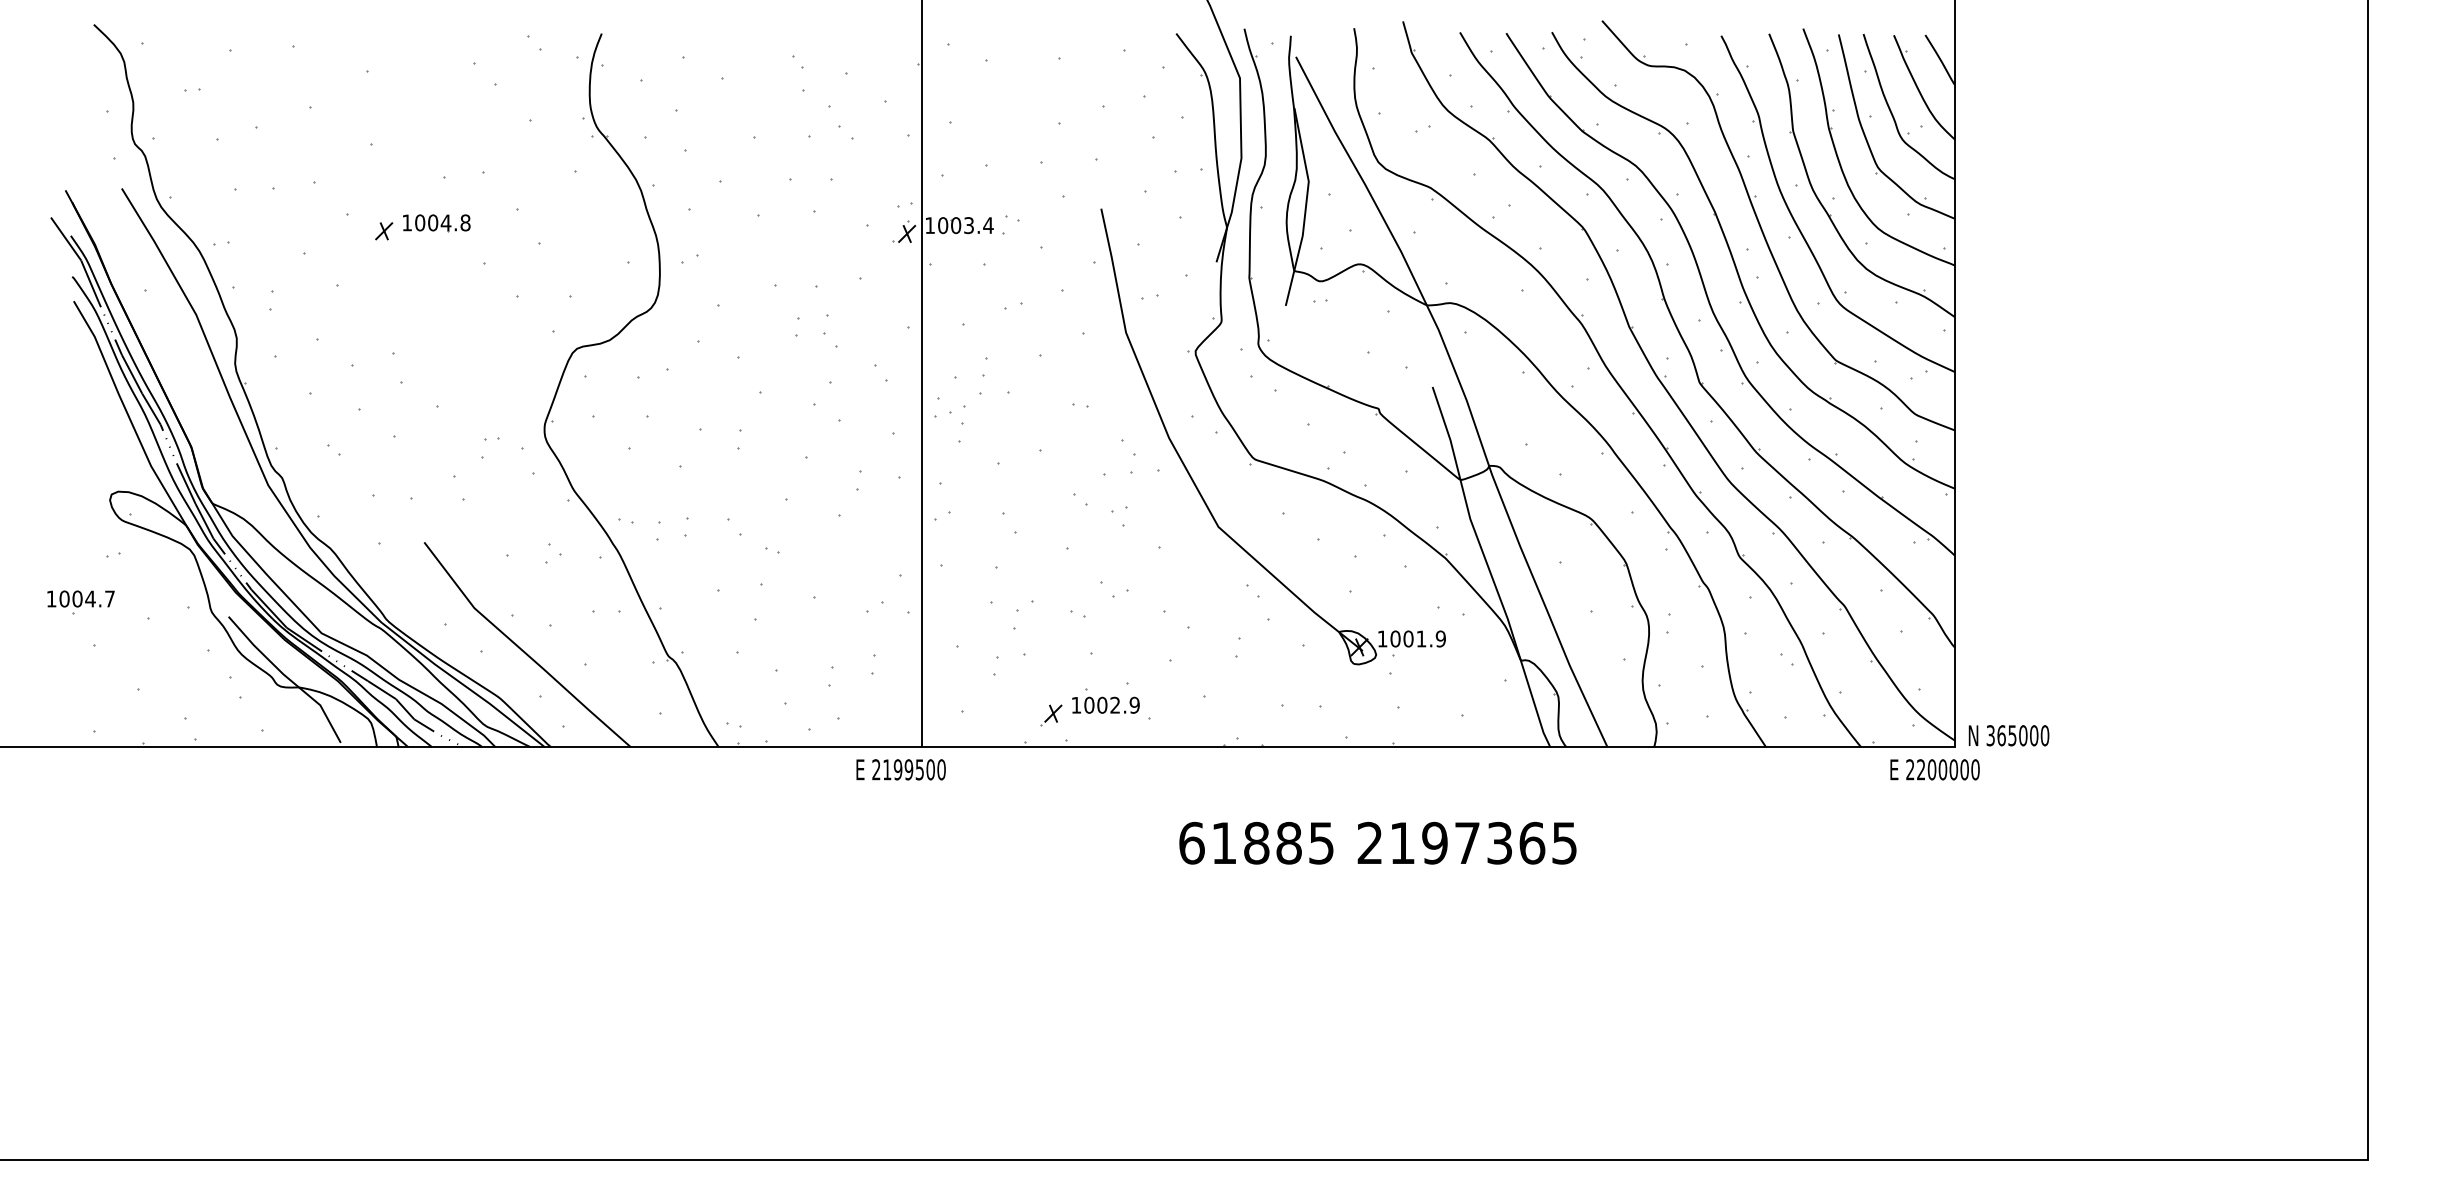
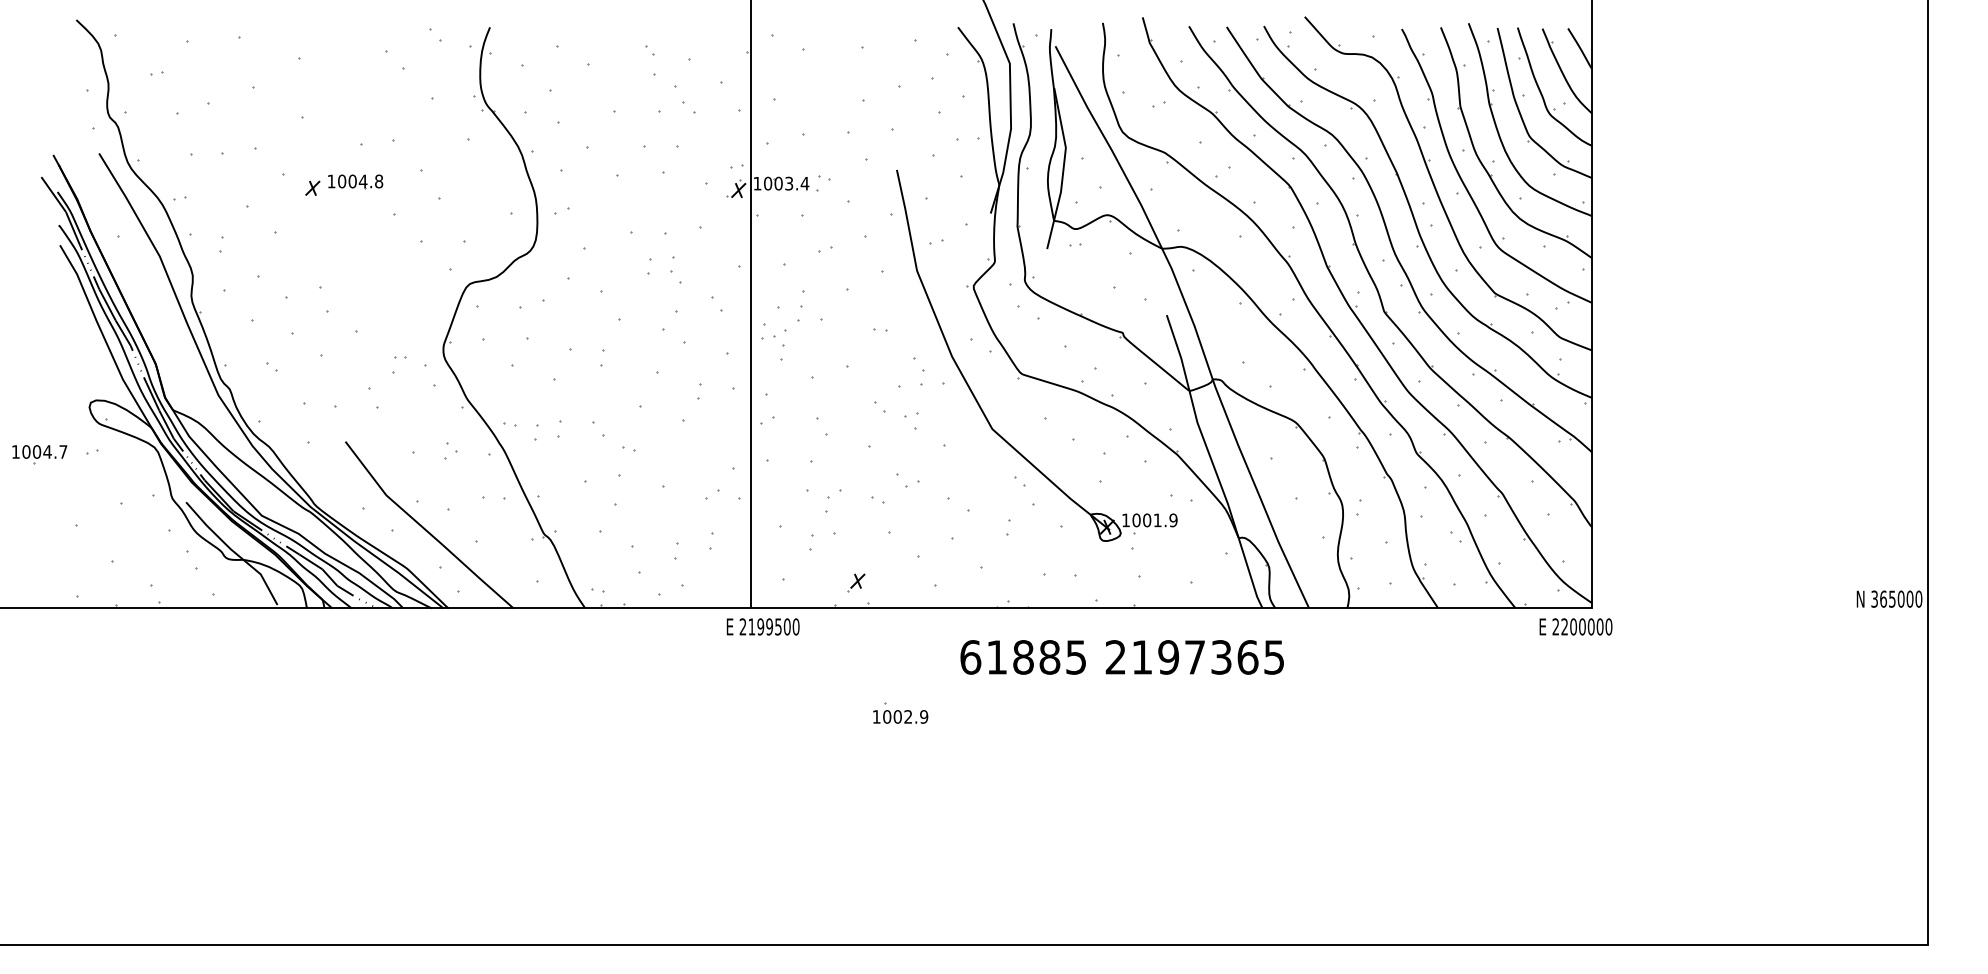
part: (80, 602) -> (39, 454), moved
part: (1105, 700) -> (900, 713), moved
text: (2008, 735) -> (1889, 598), moved
text: (900, 769) -> (762, 626), moved
text: (1377, 842) -> (1121, 656), moved

